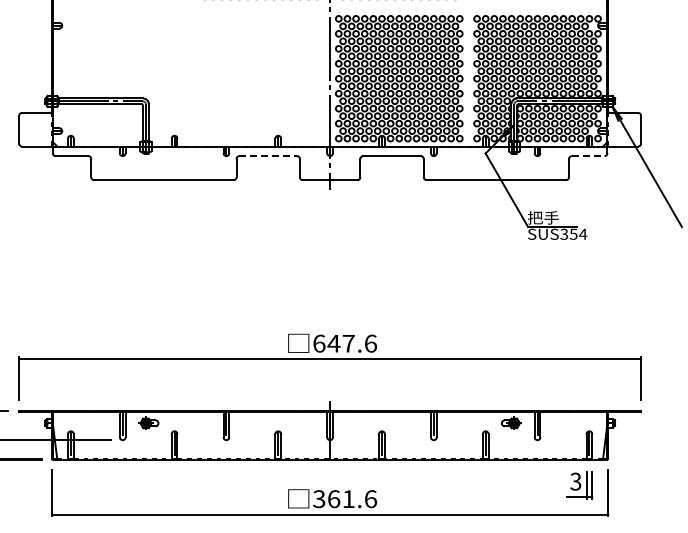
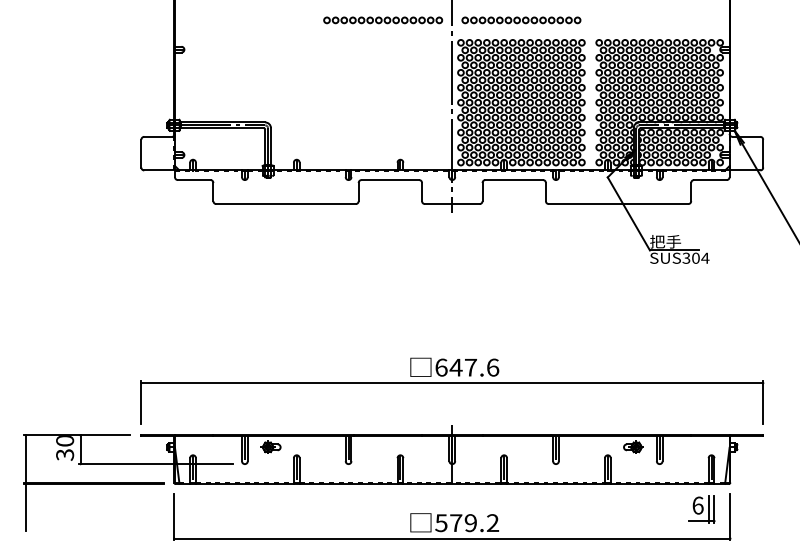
line: (268, 156) -> (390, 180), dashed -> solid
line: (588, 156) -> (710, 180), dashed -> solid
text: (573, 233) -> (695, 257), SUS354 -> SUS304
text: (575, 481) -> (697, 505), 3 -> 6
text: (345, 499) -> (467, 523), 361.6 -> 579.2

